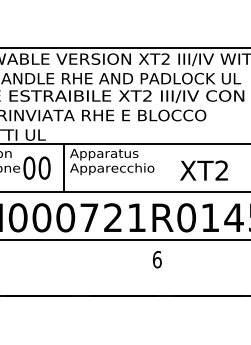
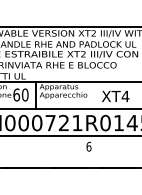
text: (29, 167) -> (16, 94), 00 -> 60
text: (221, 168) -> (125, 95), XT2 -> XT4

